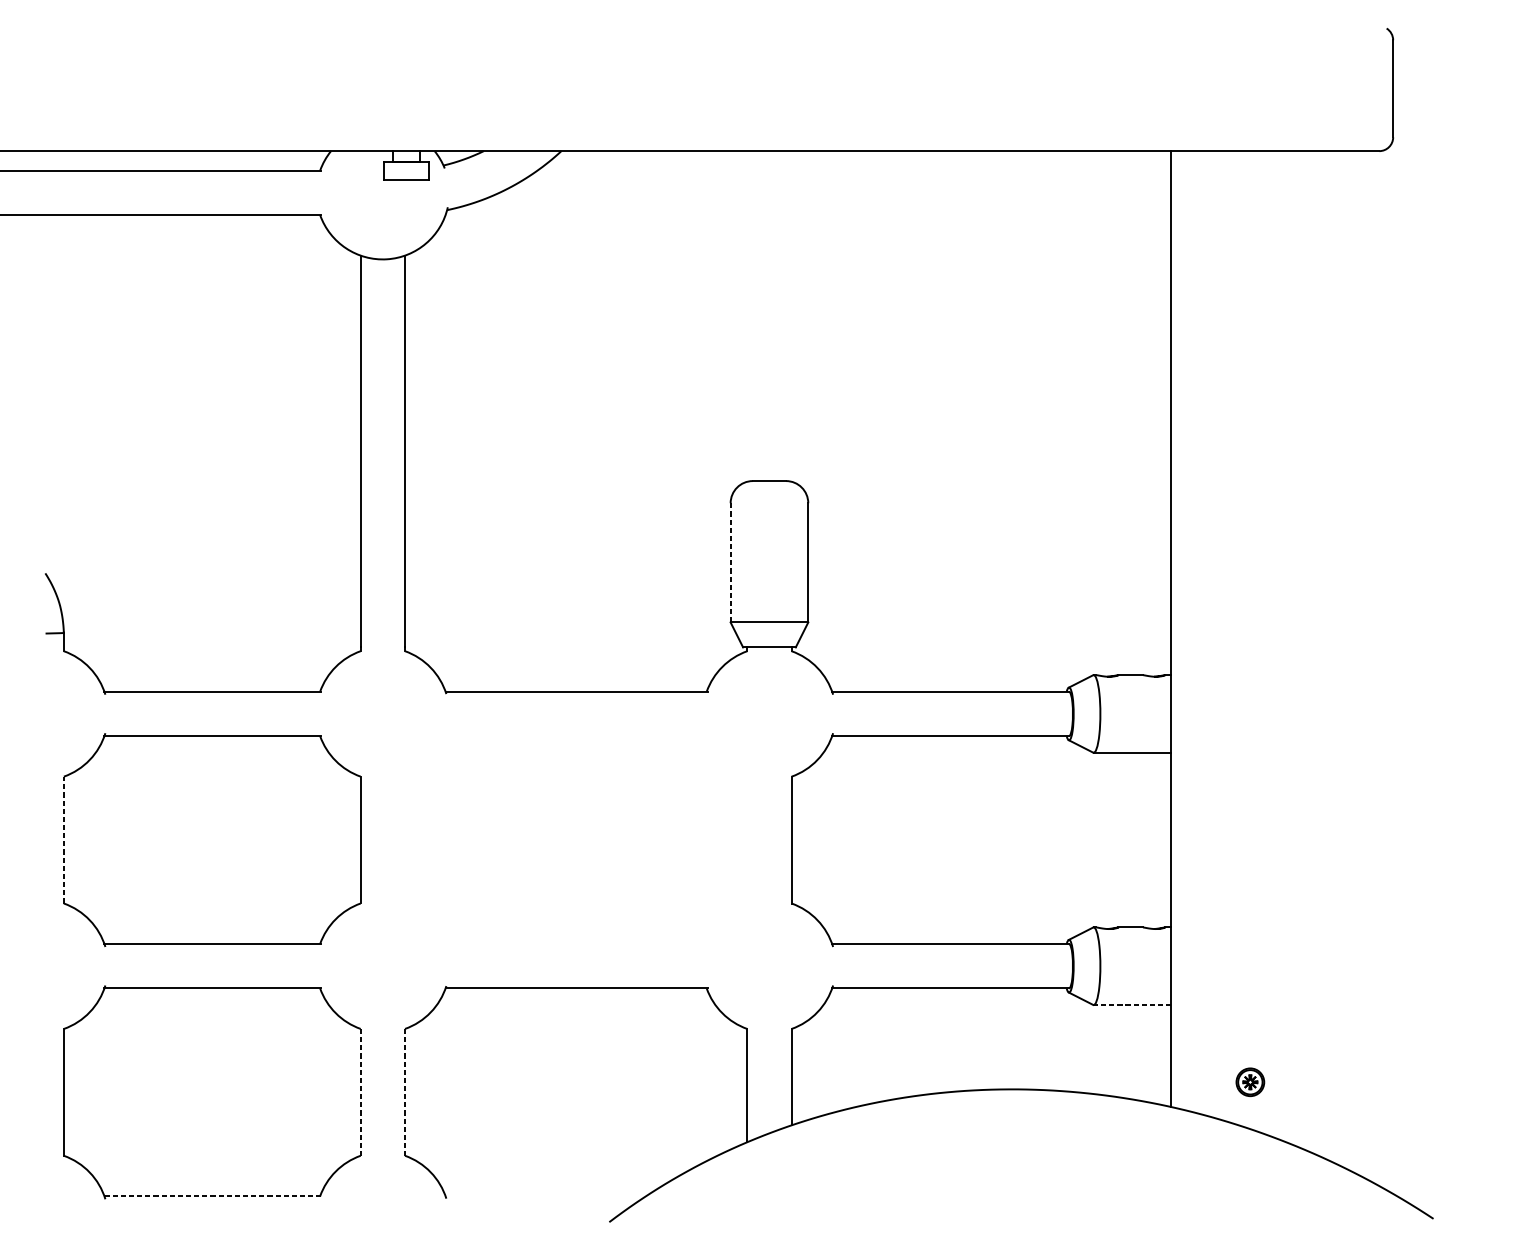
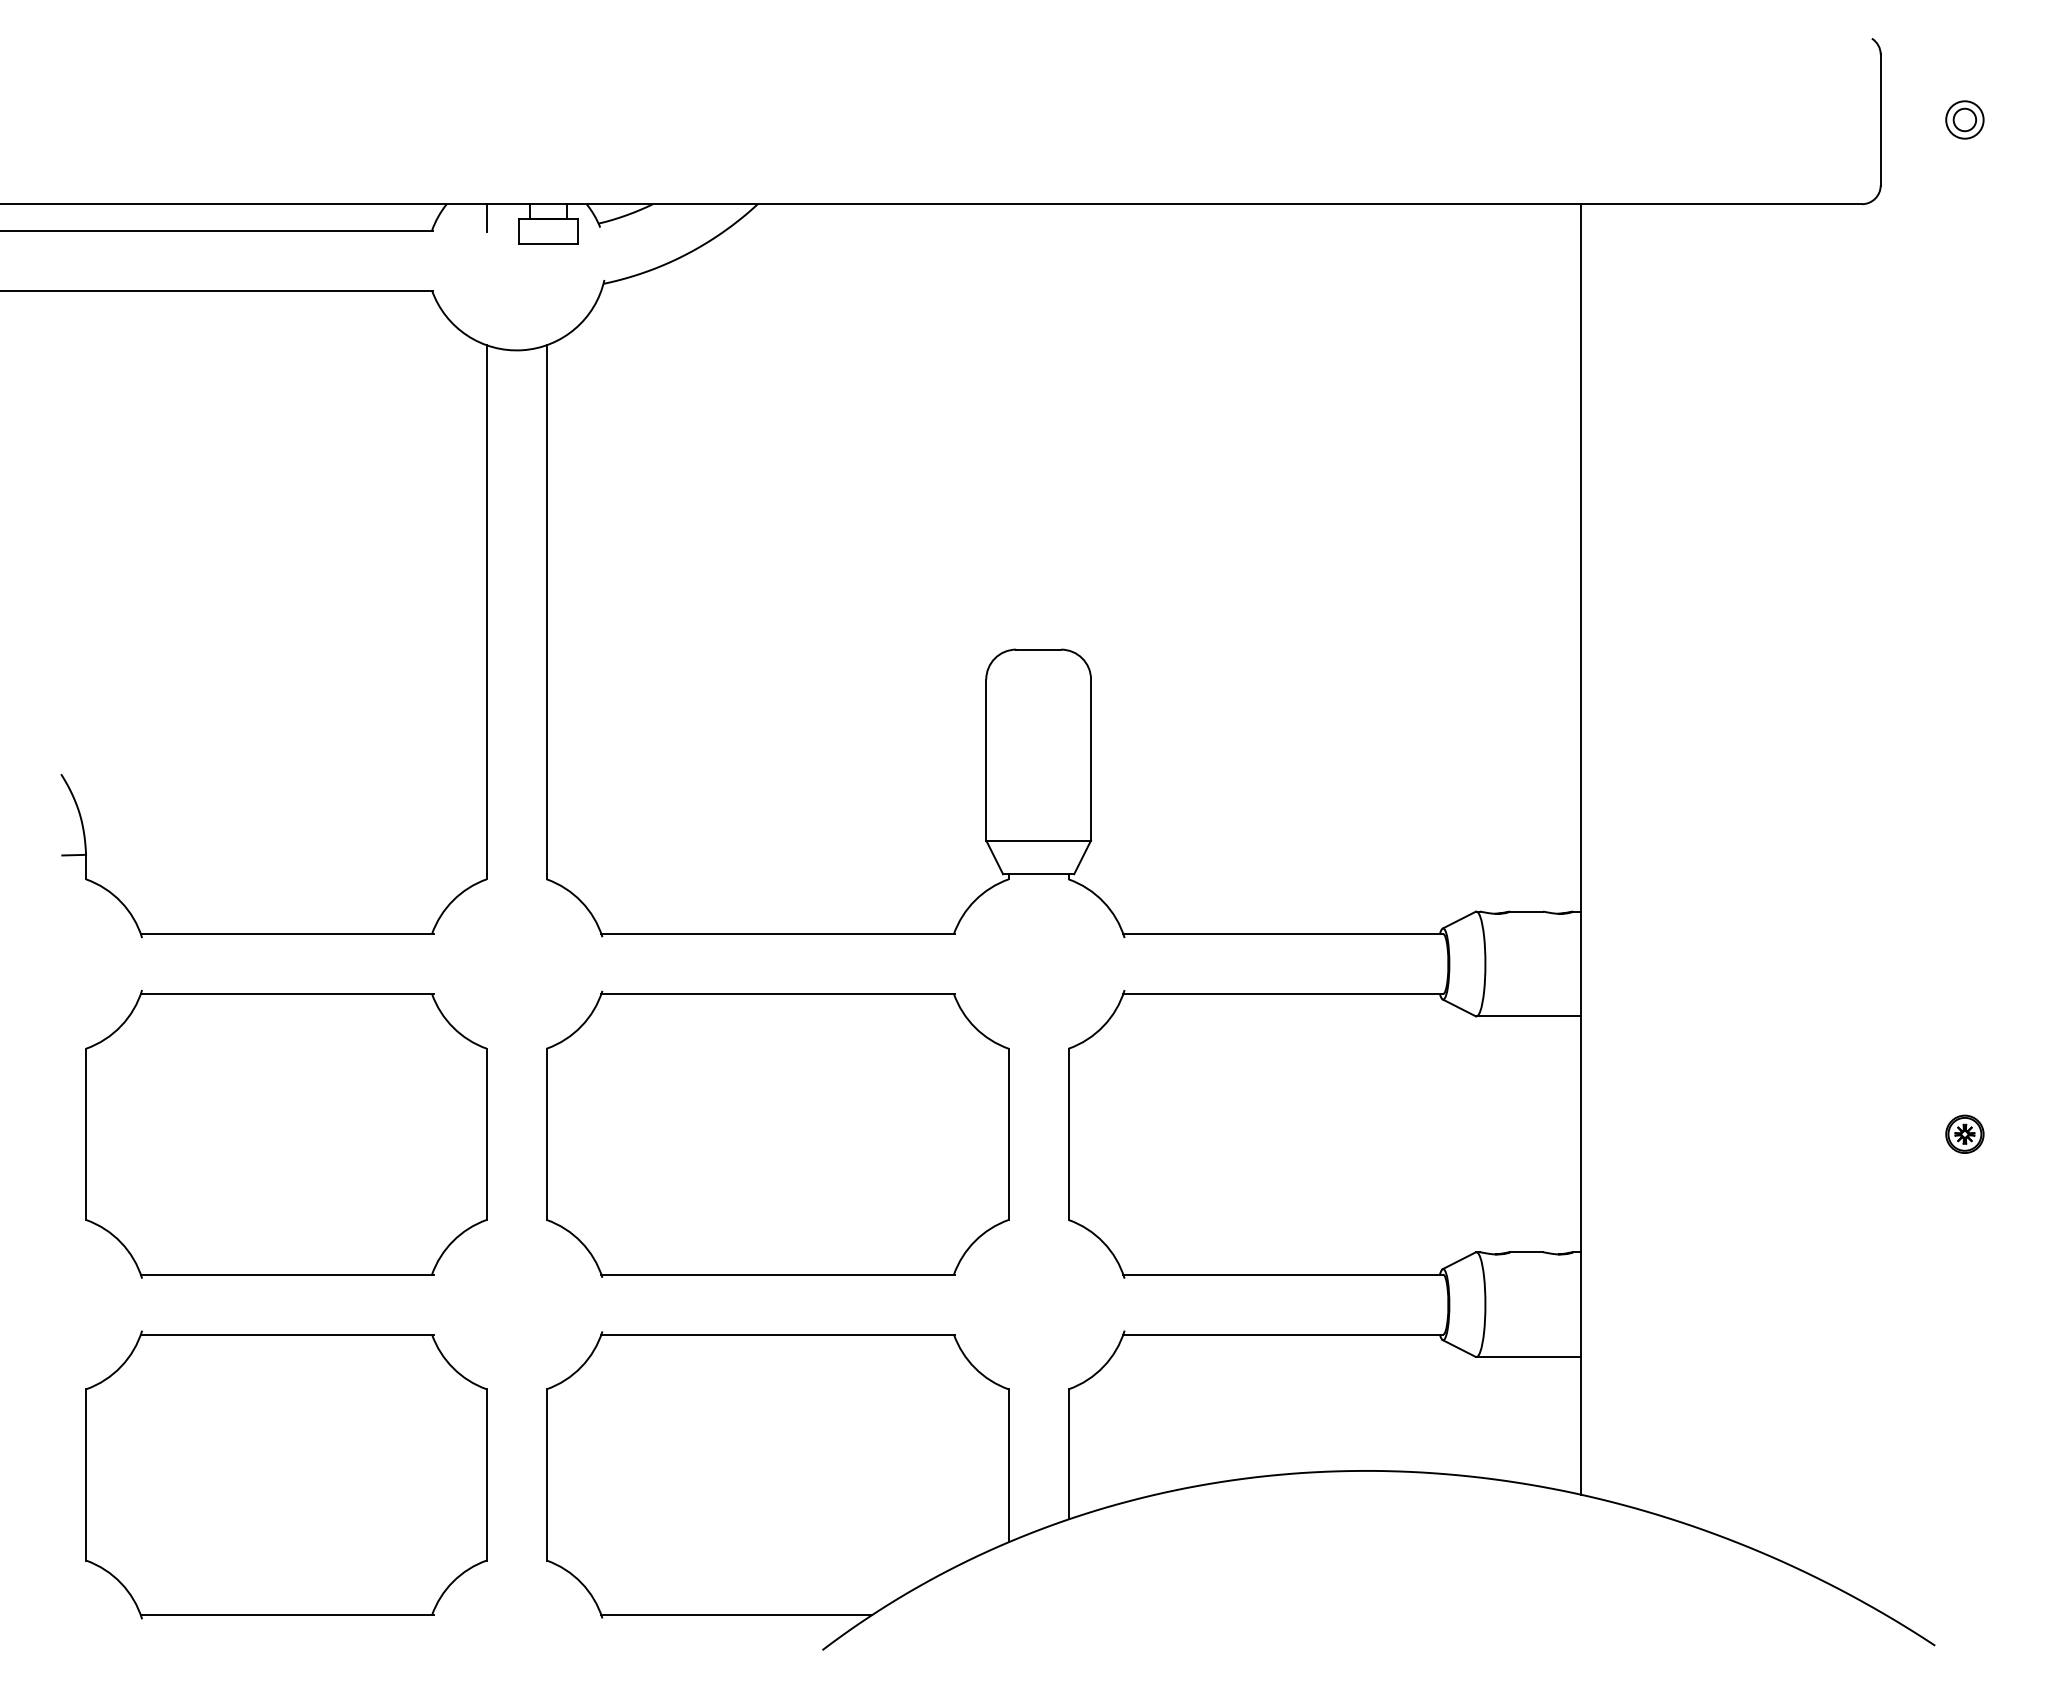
part: (1455, 88) -> (1964, 119), added
line: (360, 161) -> (486, 218), added
line: (730, 562) -> (986, 759), dashed -> solid
part: (576, 839) -> (777, 1133), added
line: (64, 840) -> (86, 1134), dashed -> solid
line: (1132, 1005) -> (1528, 1357), dashed -> solid
part: (1250, 1081) -> (1964, 1133), moved
line: (360, 1092) -> (486, 1474), dashed -> solid
line: (404, 1092) -> (546, 1474), dashed -> solid
line: (213, 1196) -> (287, 1615), dashed -> solid
line: (545, 1196) -> (736, 1615), added

